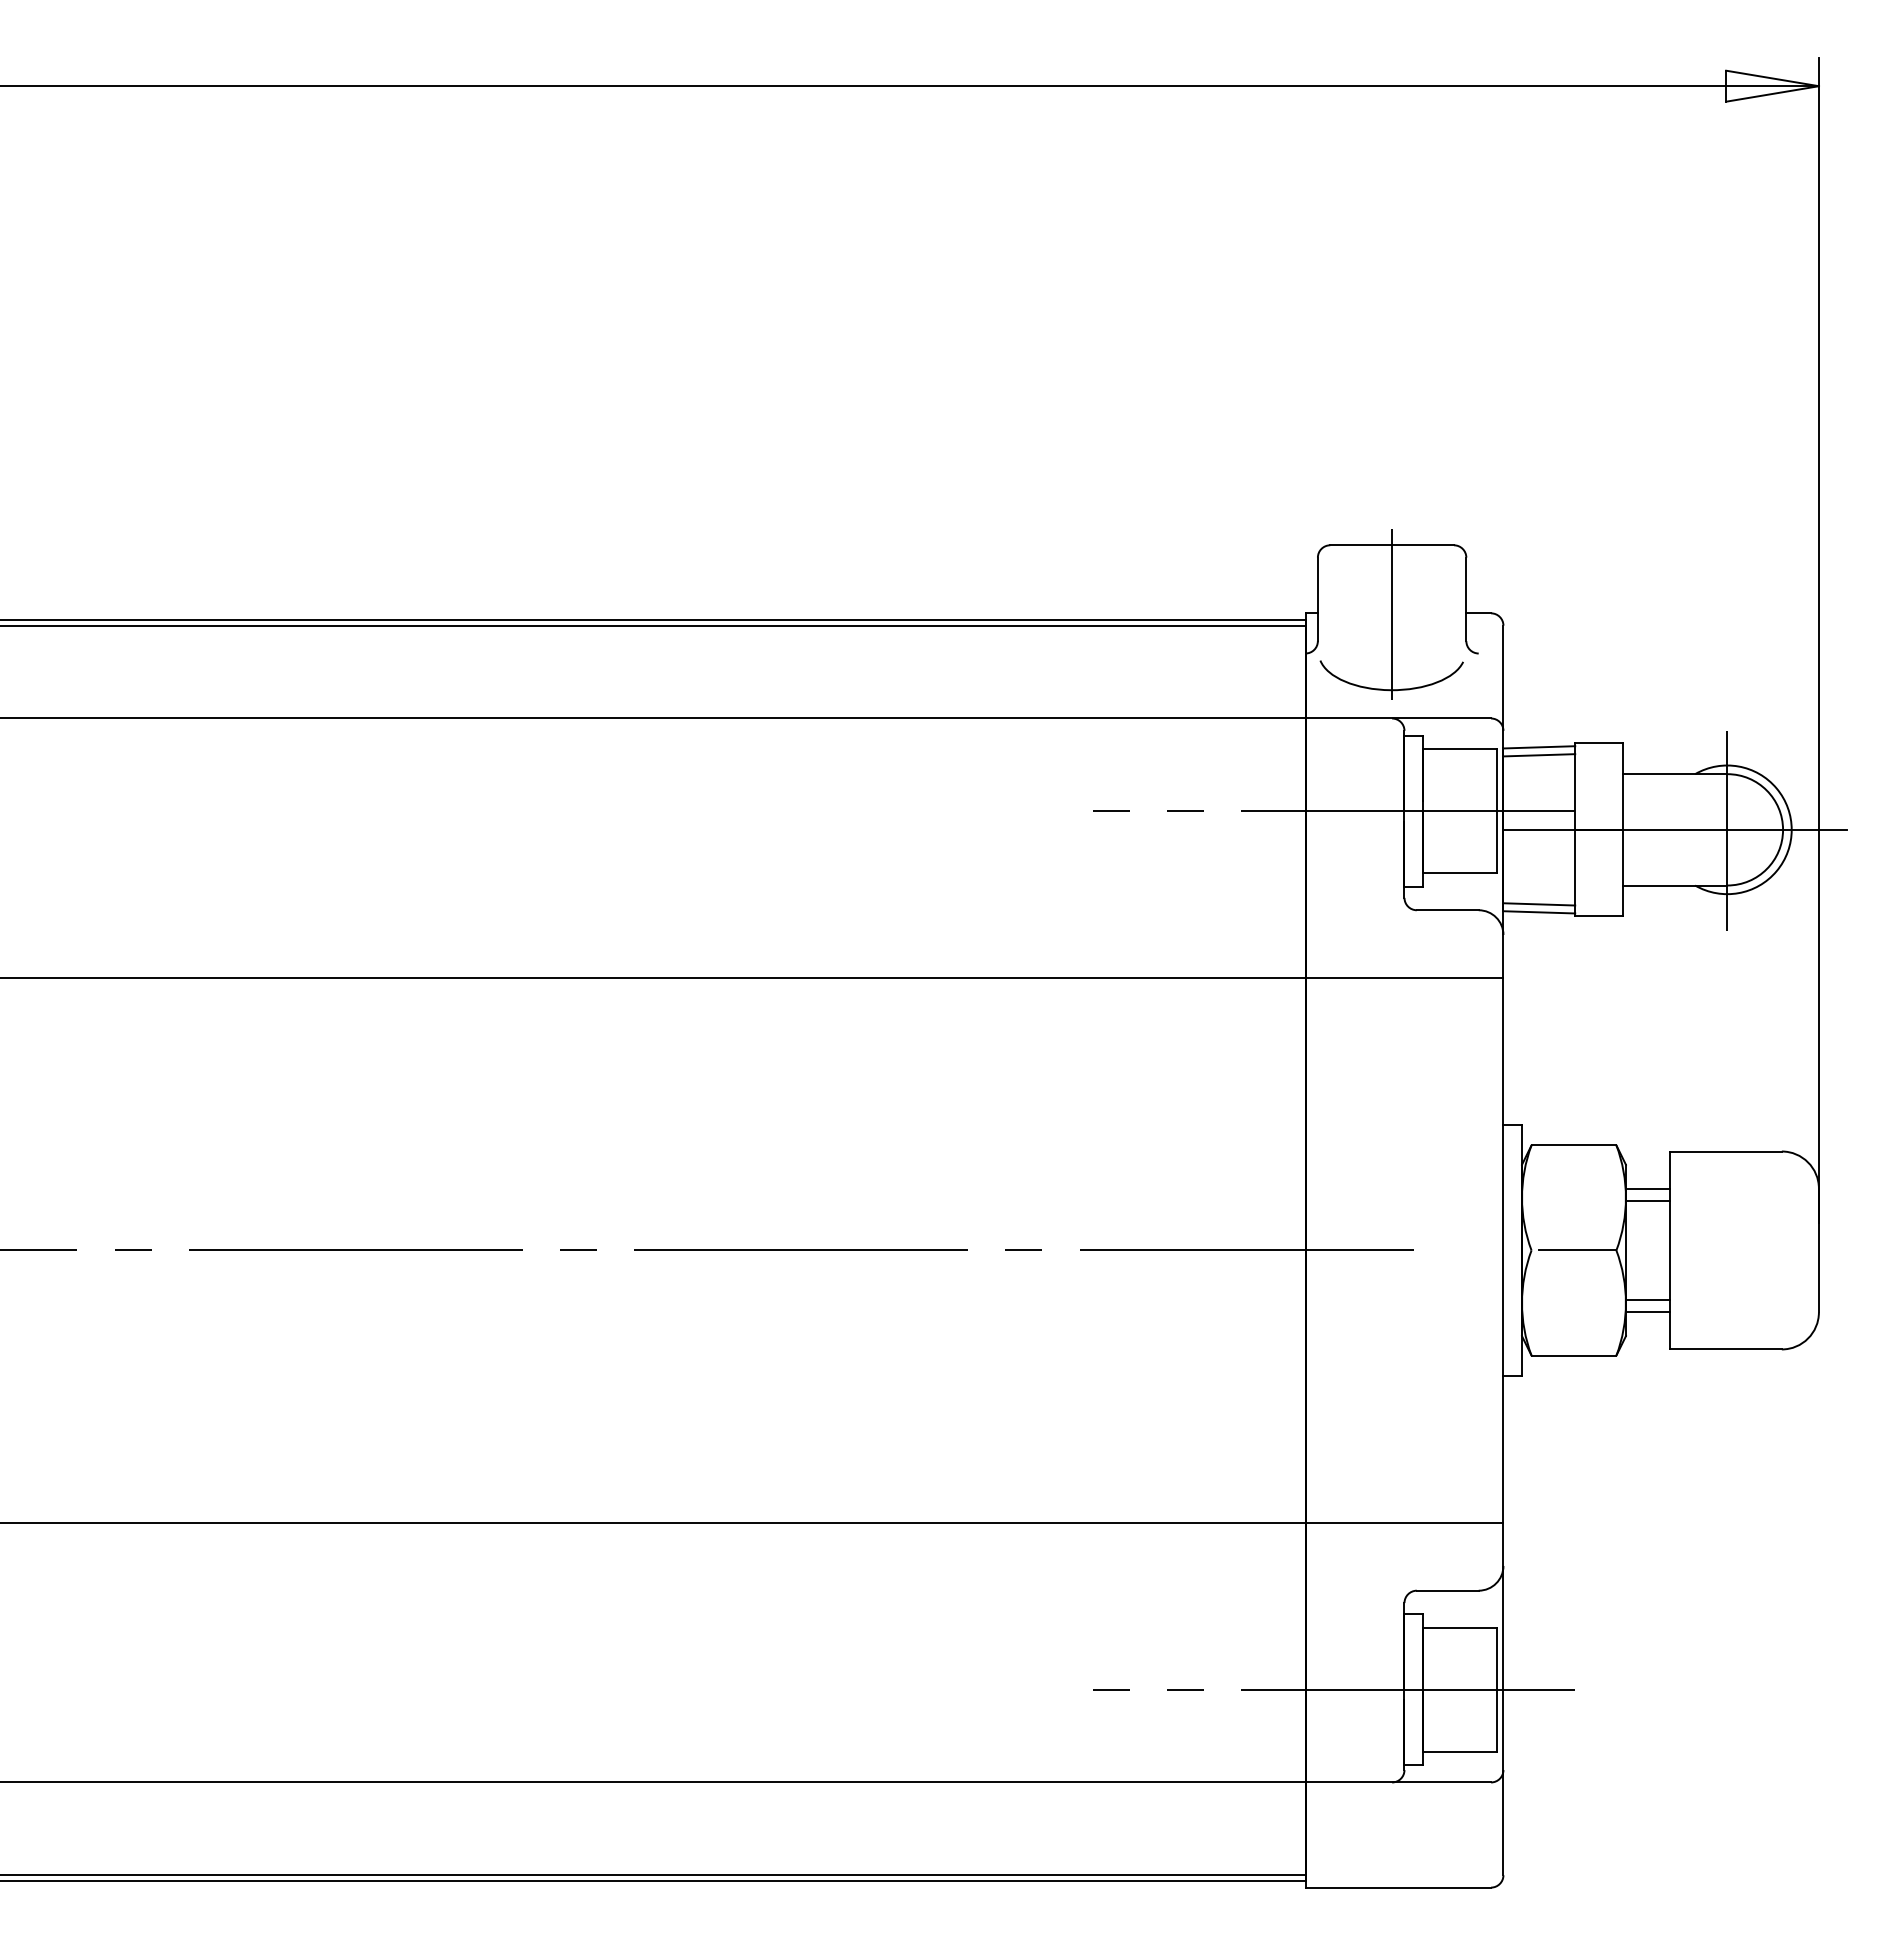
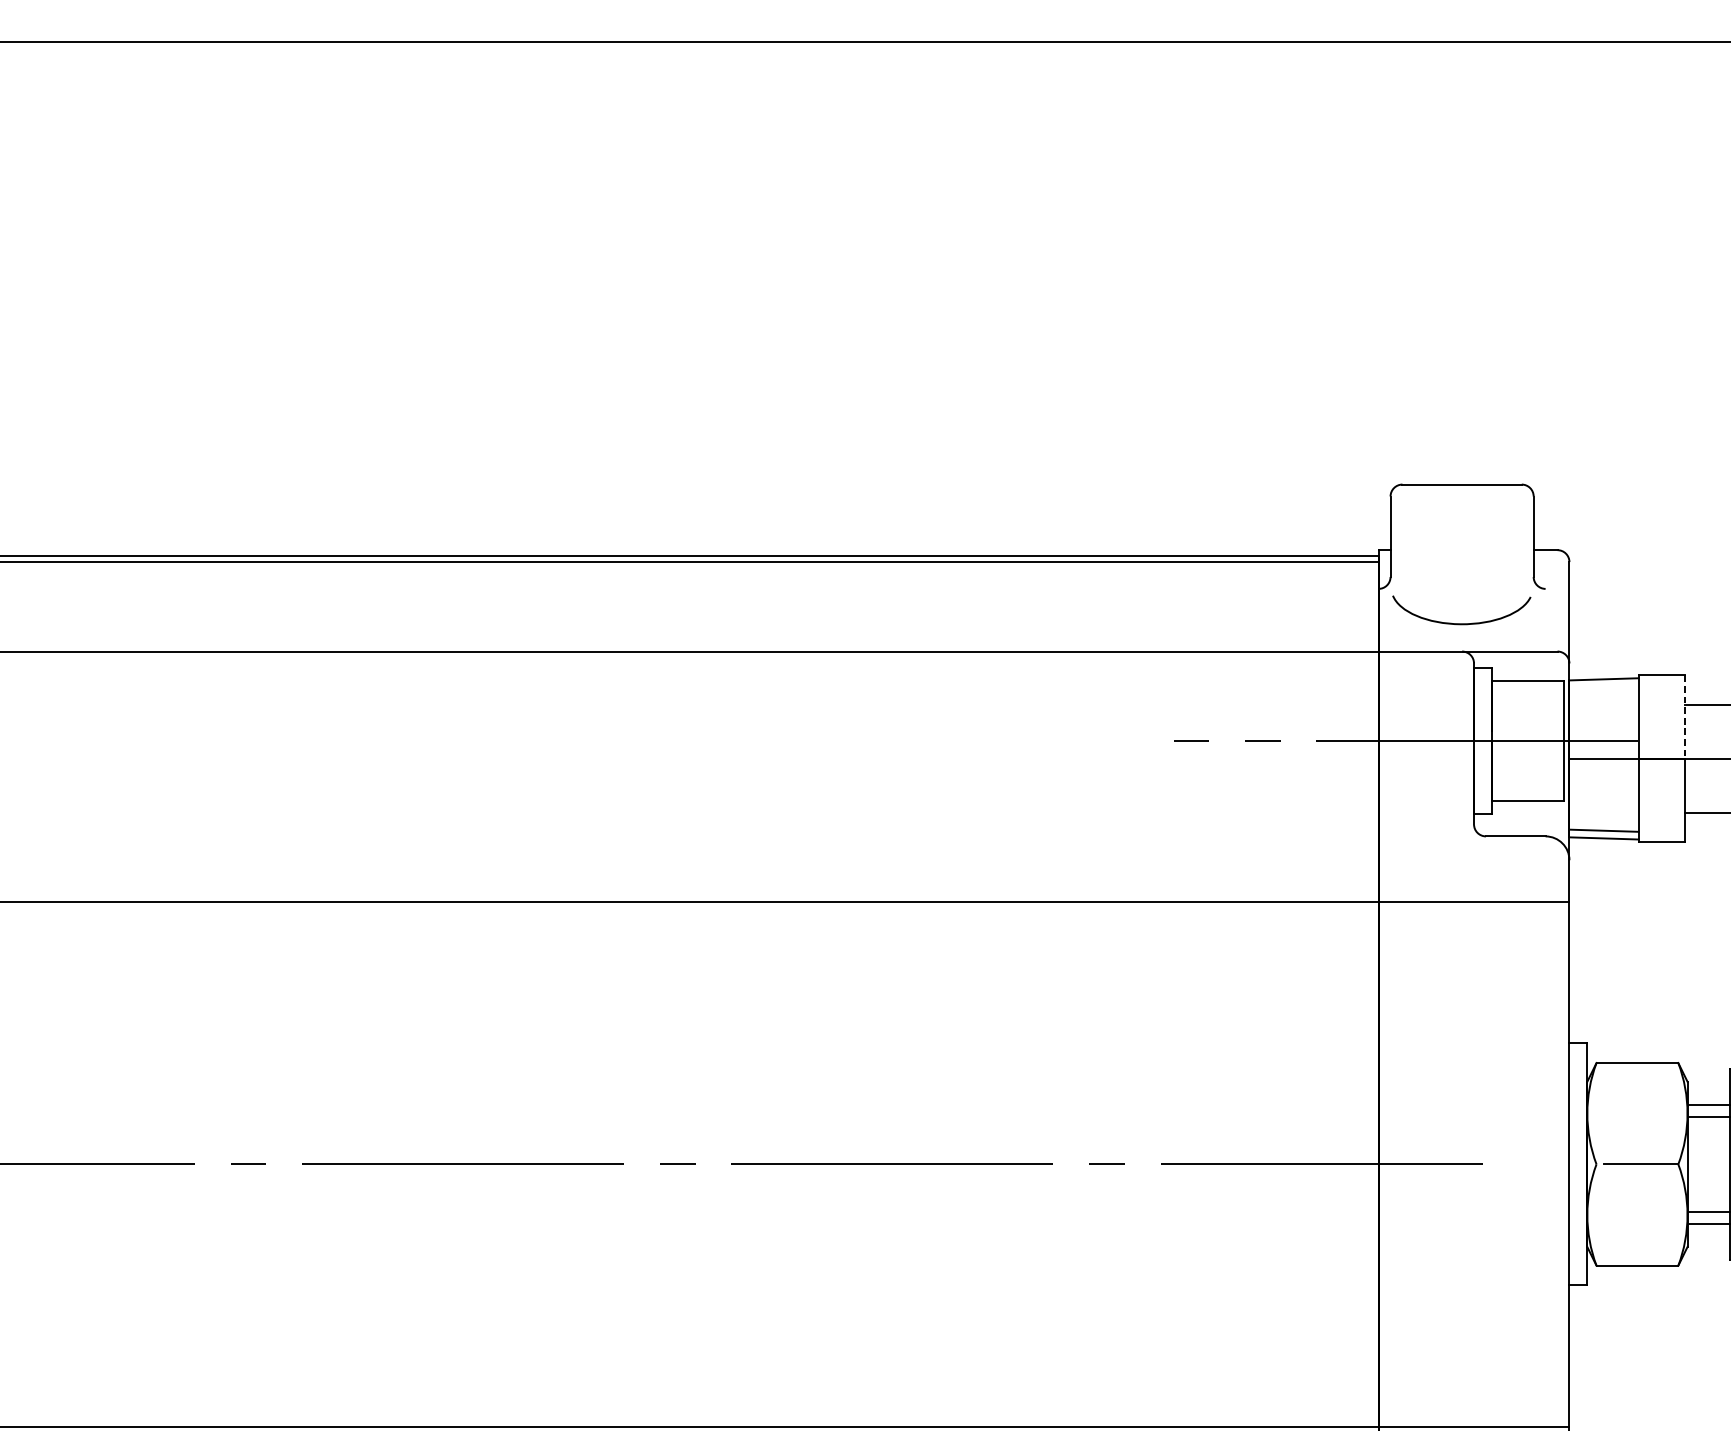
line: (1392, 614) -> (1462, 551), removed
line: (1539, 755) -> (1604, 687), removed
line: (1623, 787) -> (1685, 718), solid -> dashed

